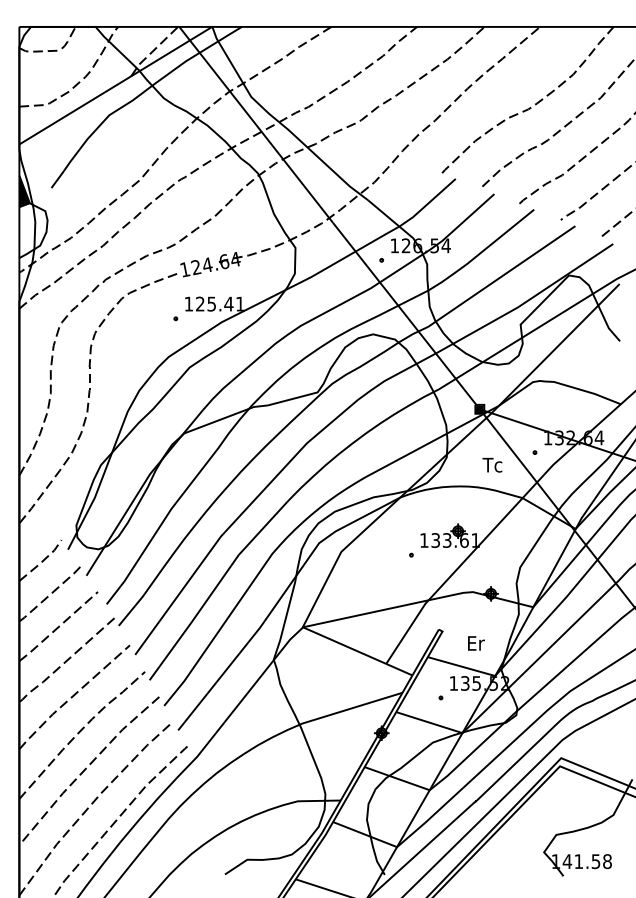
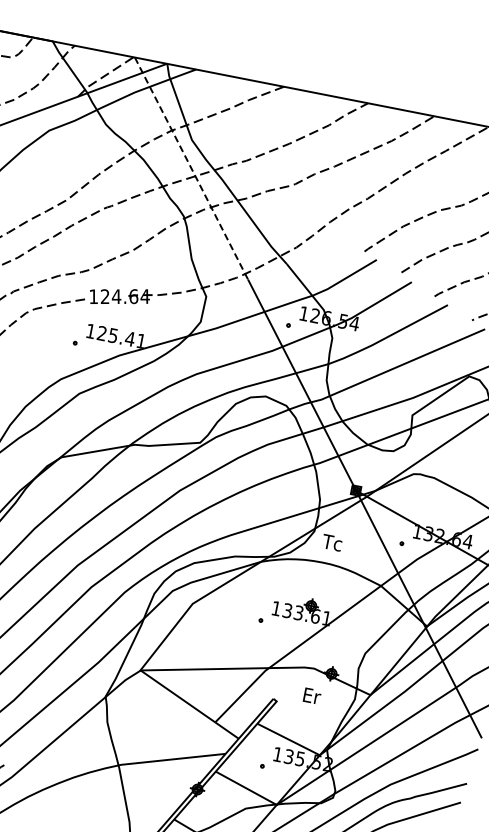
line: (256, 124) -> (191, 168), solid -> dashed
text: (492, 464) -> (332, 542), moved
text: (476, 643) -> (312, 696), moved

